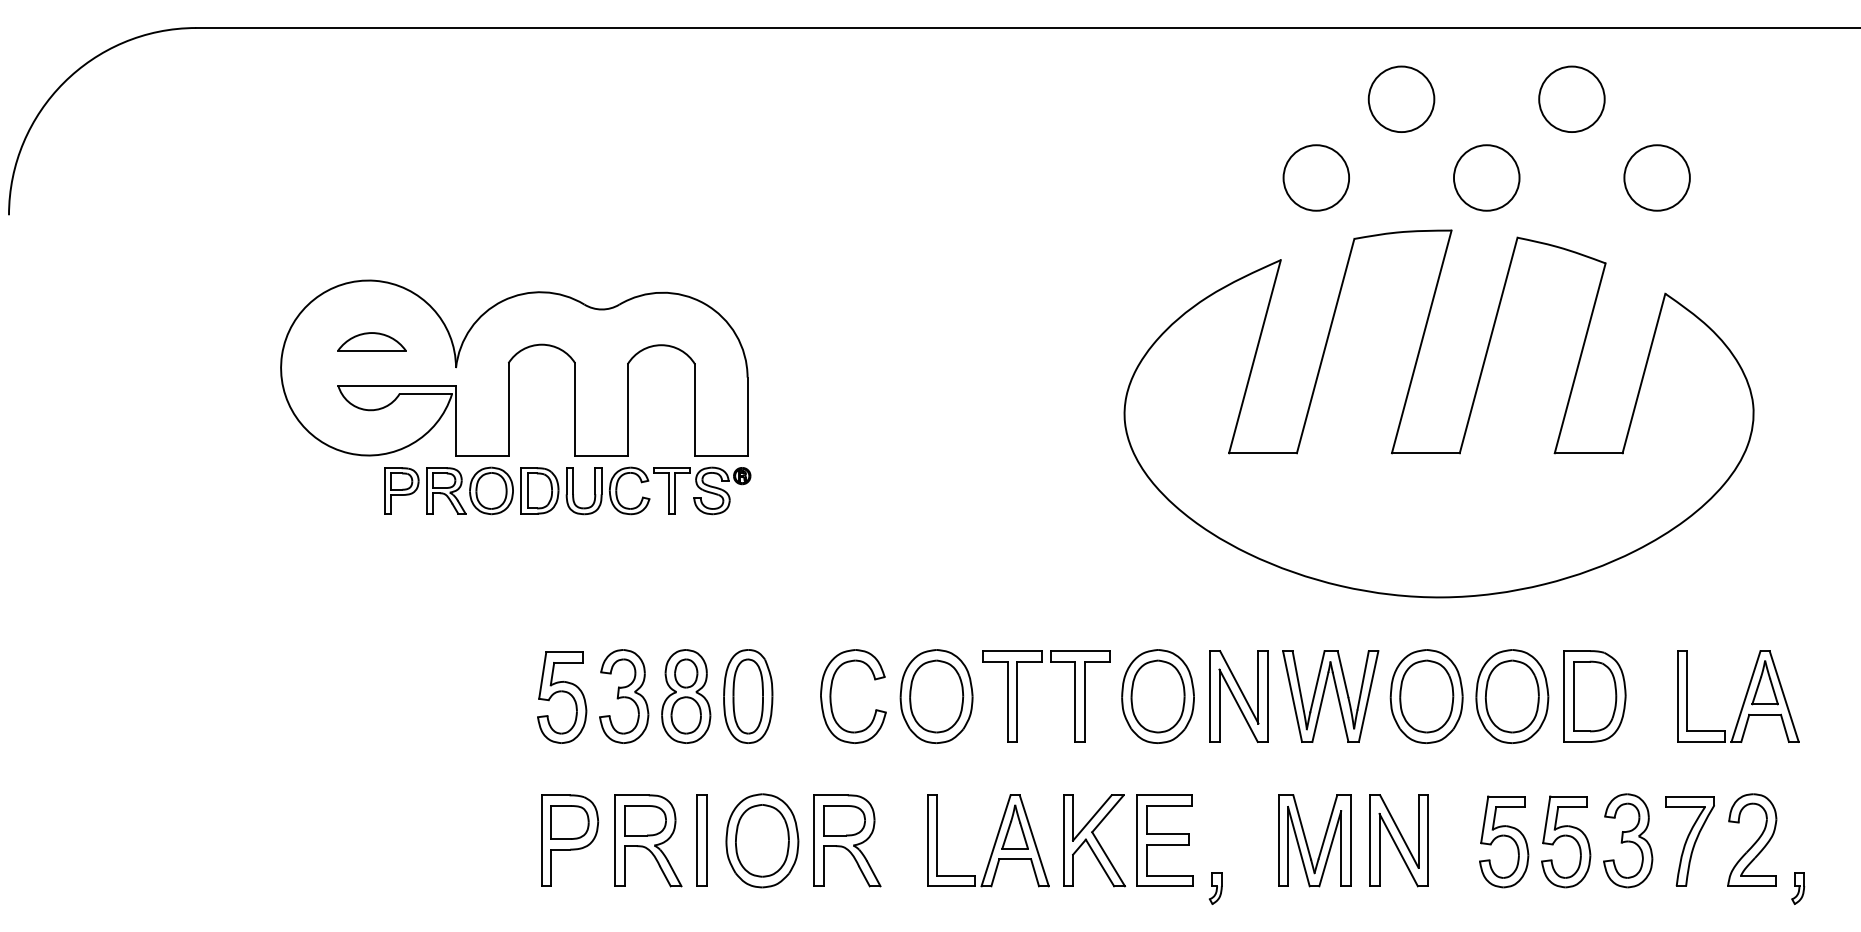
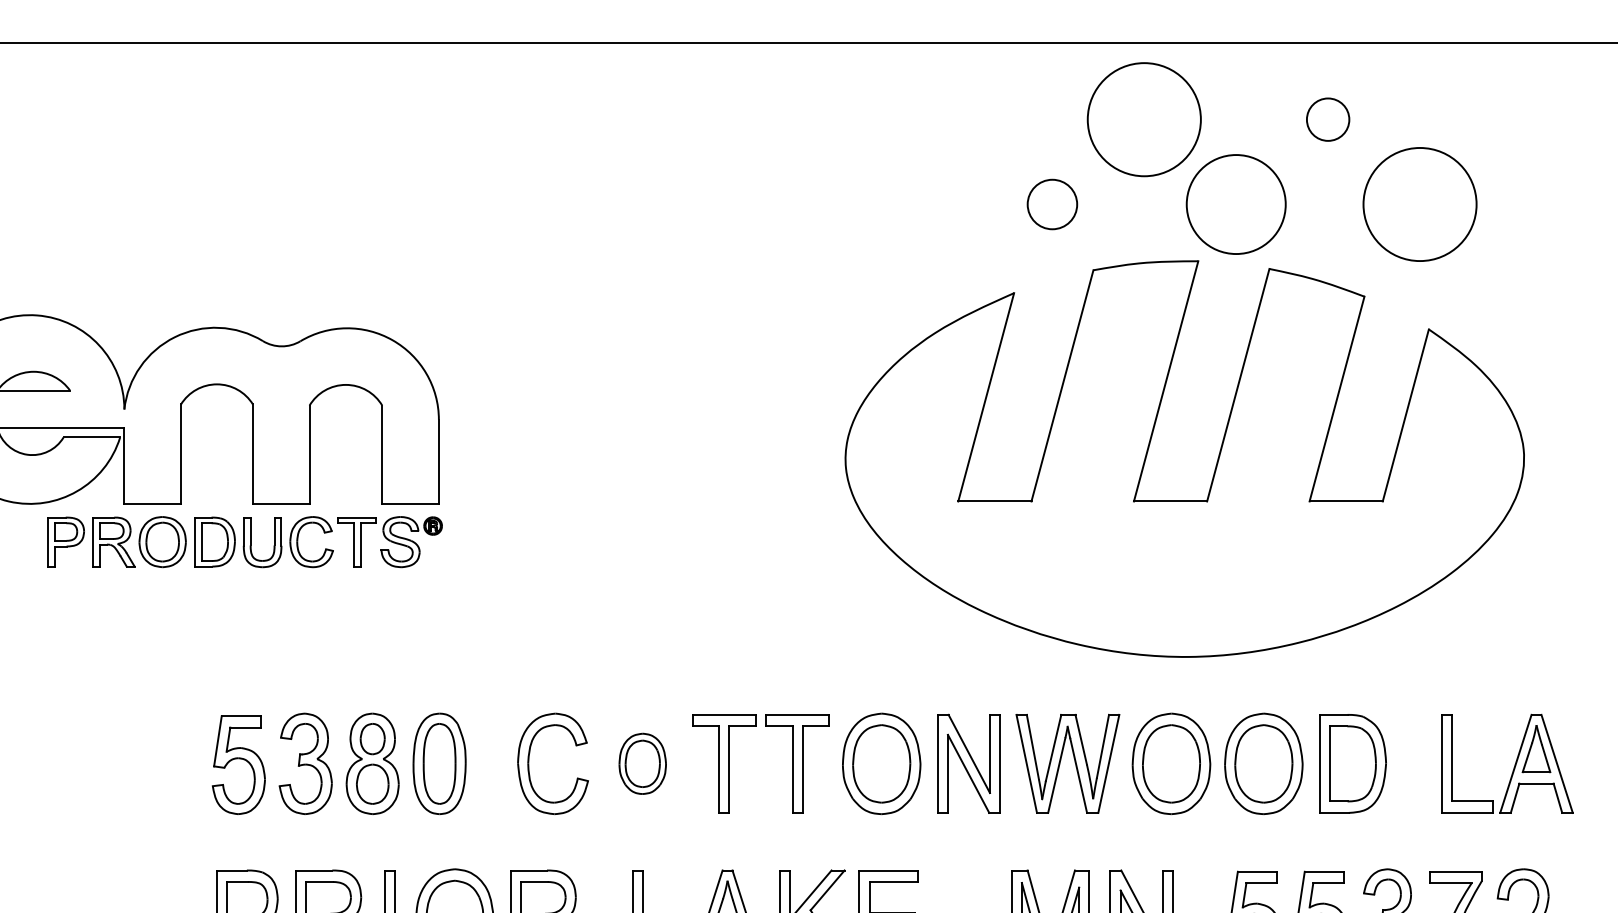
circle: (1401, 99) -> (1144, 119), size x1.6
circle: (1571, 99) -> (1327, 119), size x0.6
circle: (1316, 177) -> (1052, 203), size x0.7
circle: (1486, 177) -> (1235, 203), size x1.4
circle: (1656, 177) -> (1419, 203), size x1.6
part: (936, 696) -> (642, 763), size x0.6

